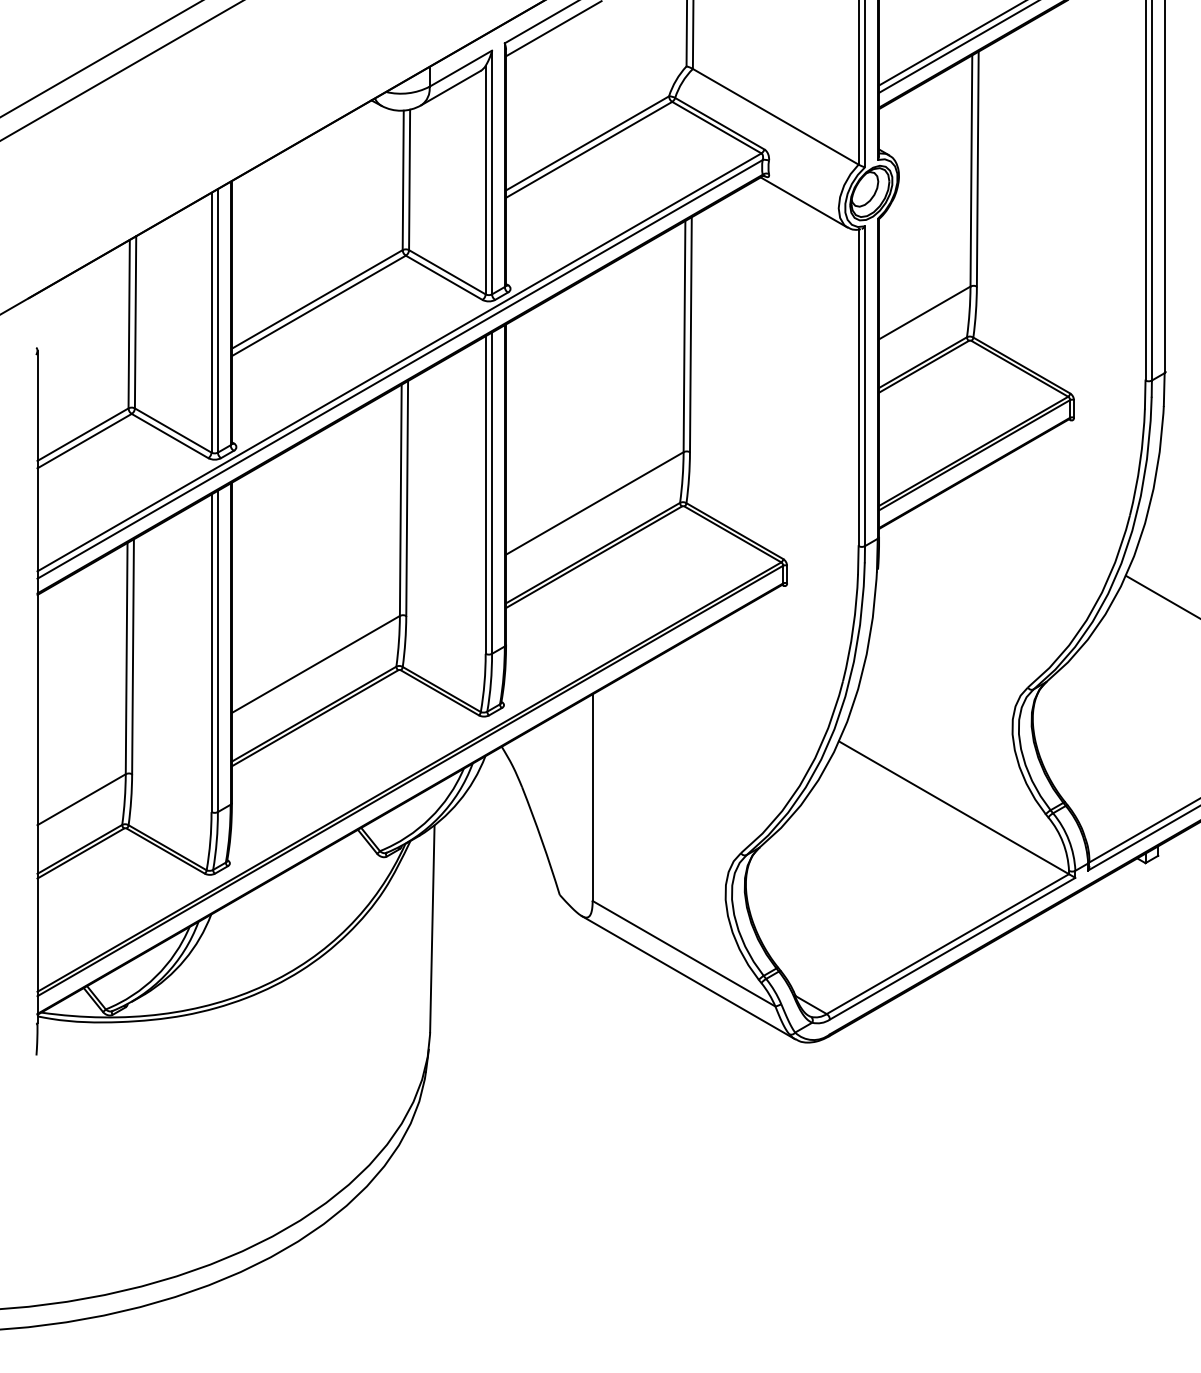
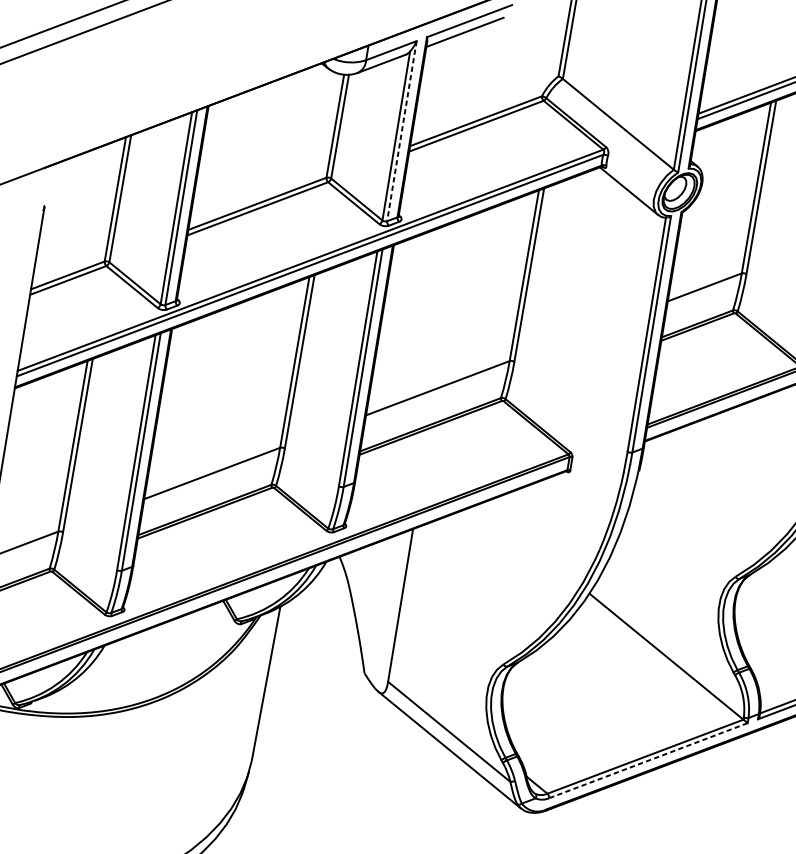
line: (492, 172) -> (402, 131), solid -> dashed
line: (952, 948) -> (648, 760), solid -> dashed

